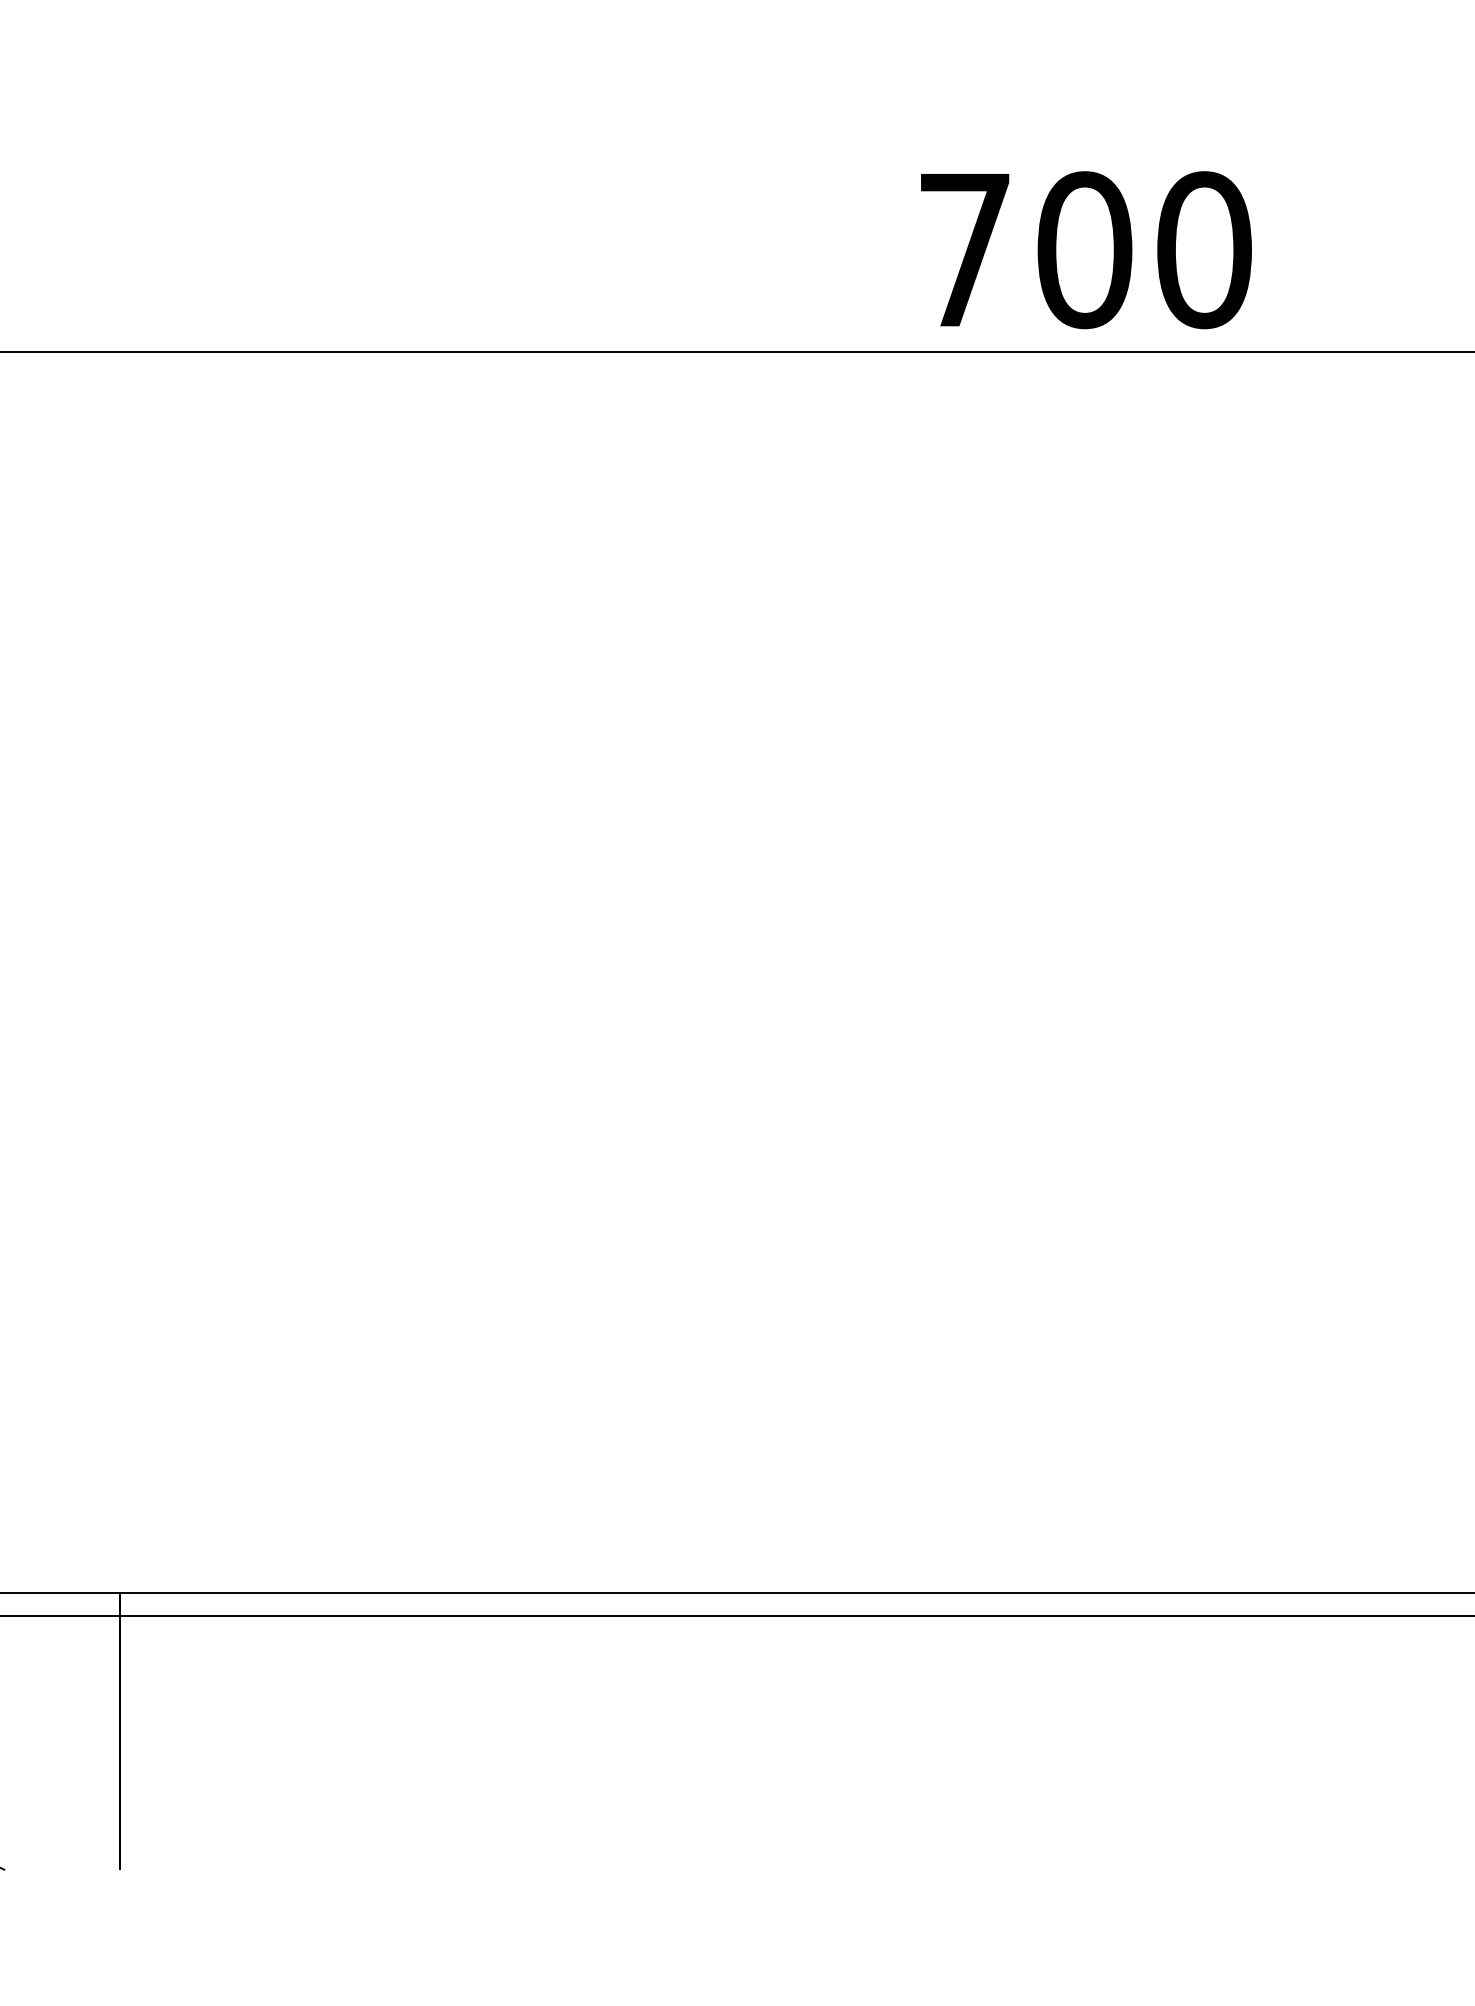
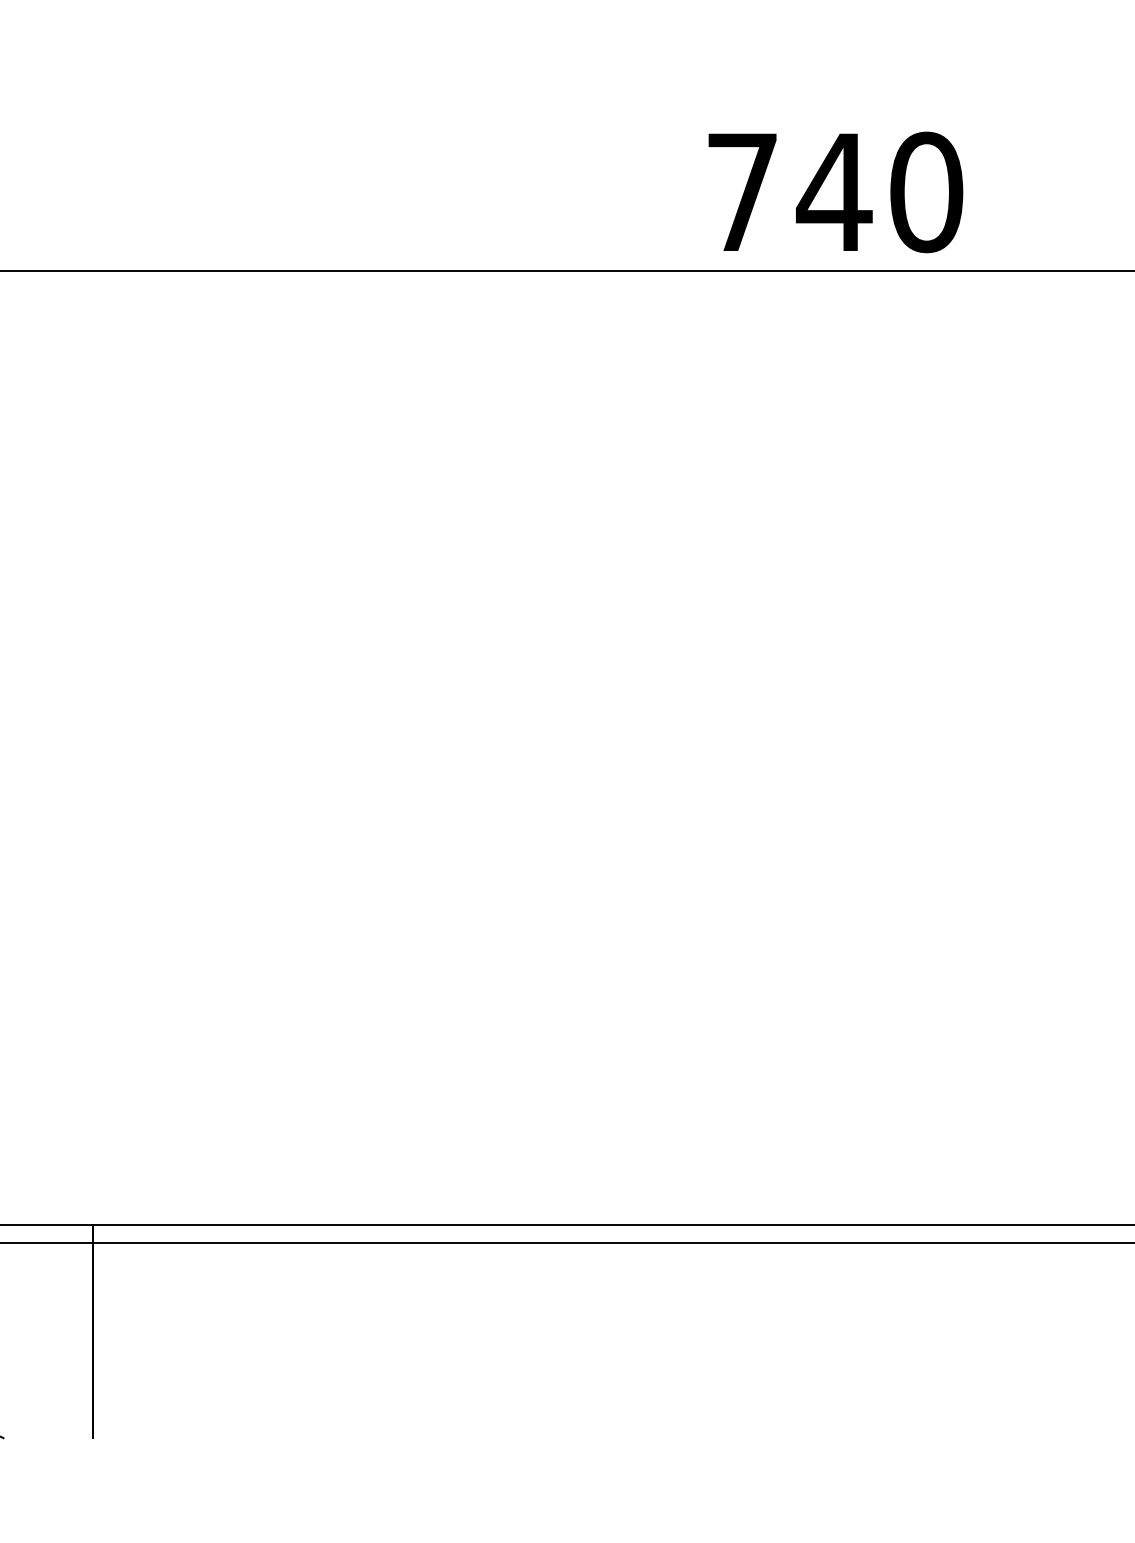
text: (1084, 250) -> (834, 192), 700 -> 740

